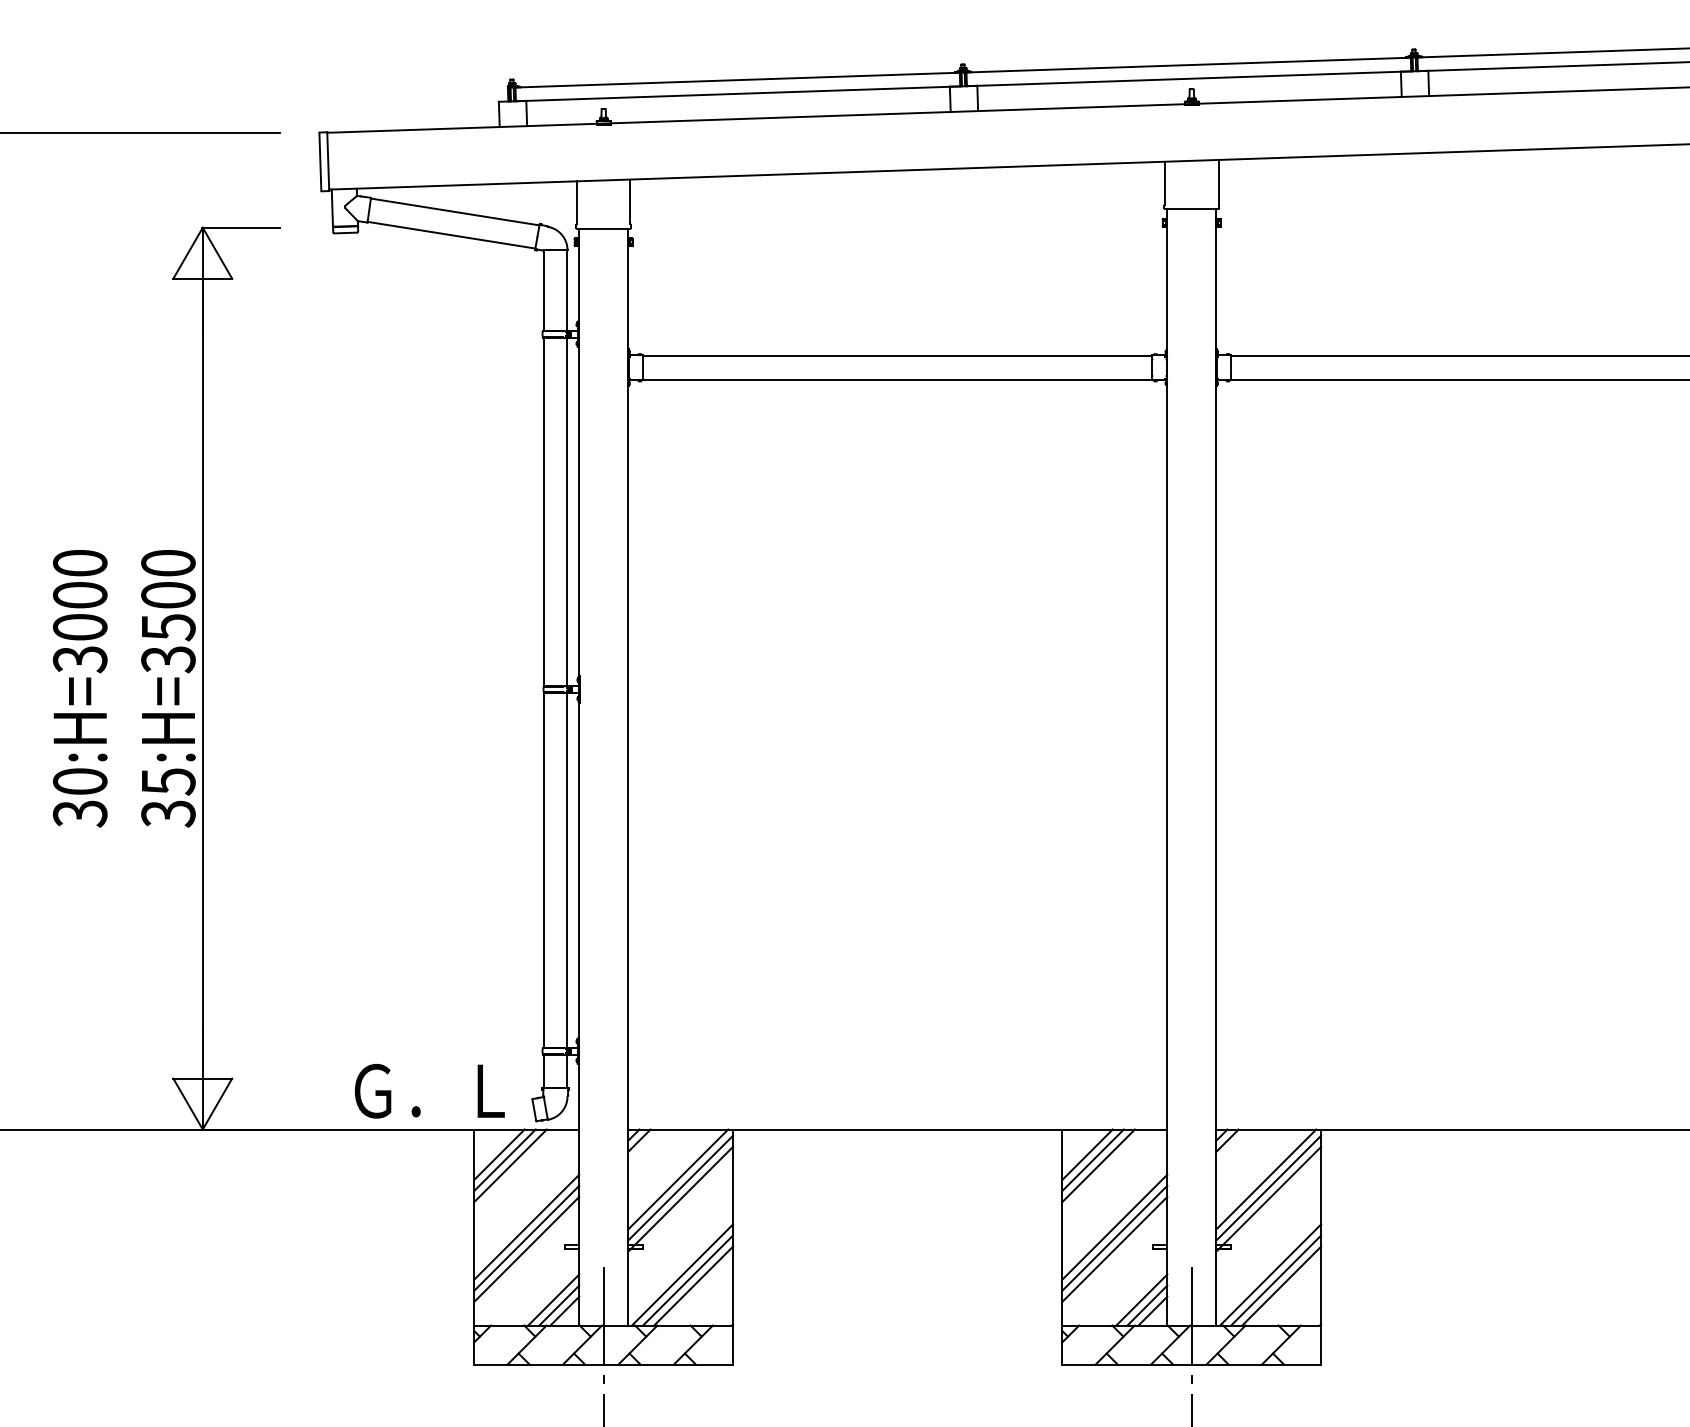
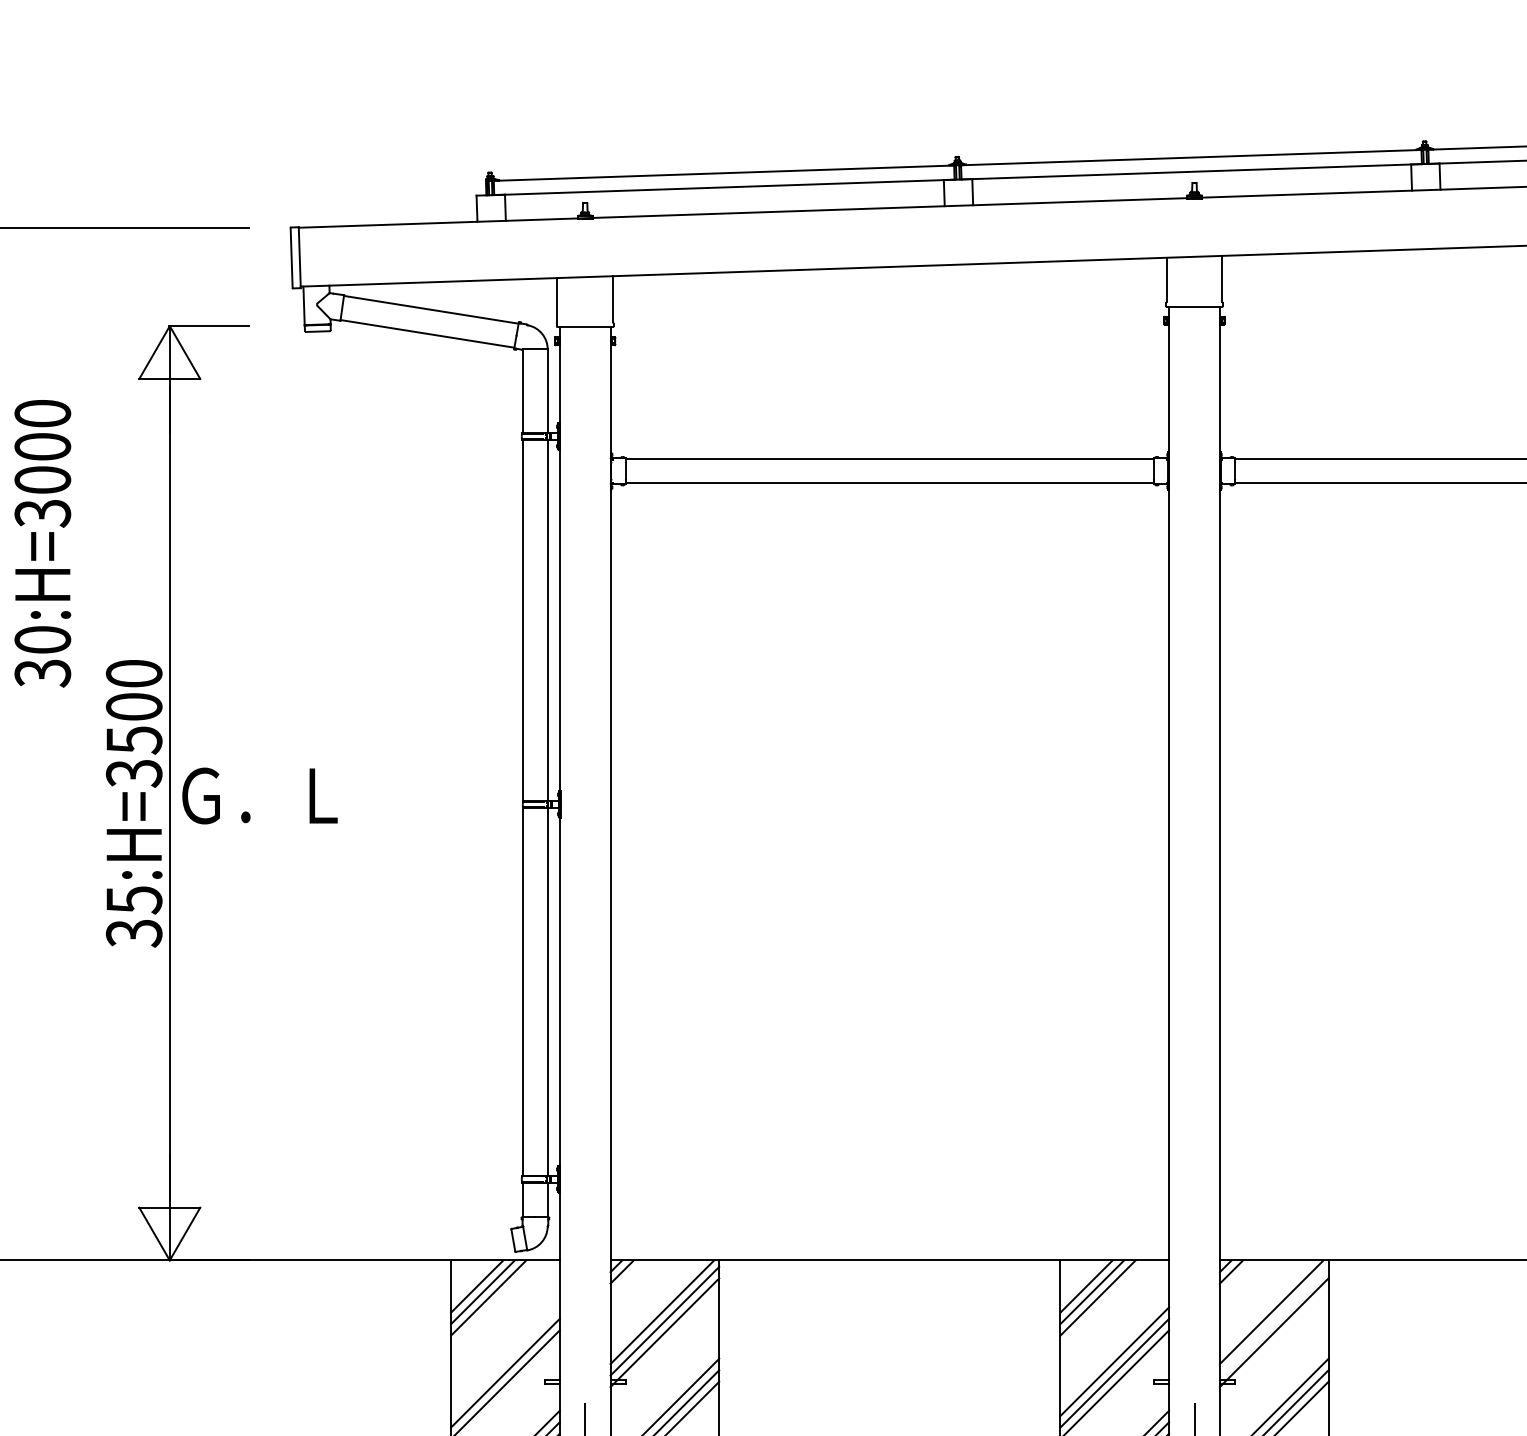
text: (80, 688) -> (43, 543), moved
text: (429, 1090) -> (259, 795), moved
line: (1268, 1187) -> (1273, 1320), removed
line: (526, 1226) -> (505, 1360), removed

